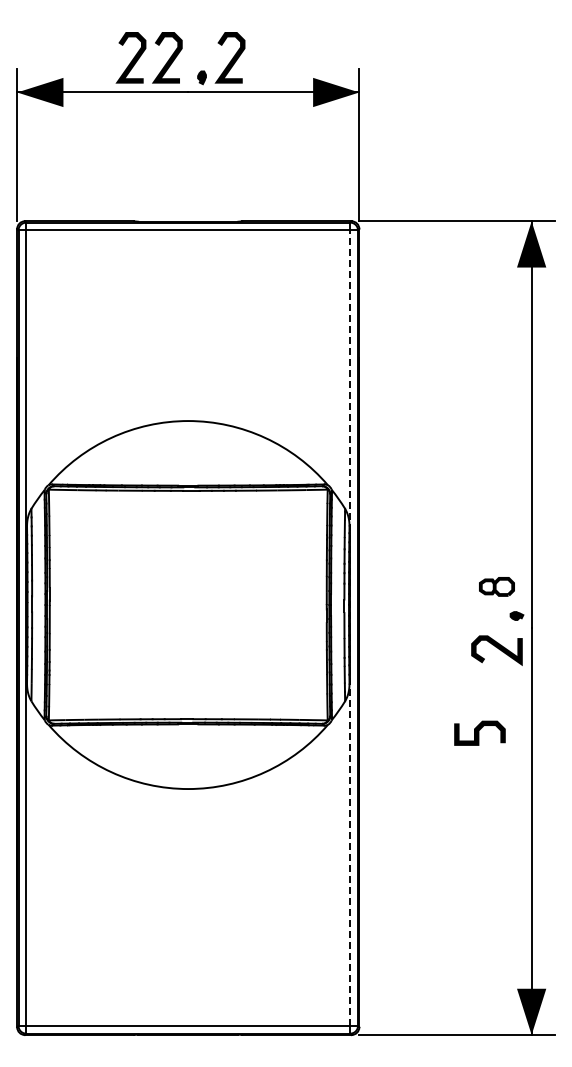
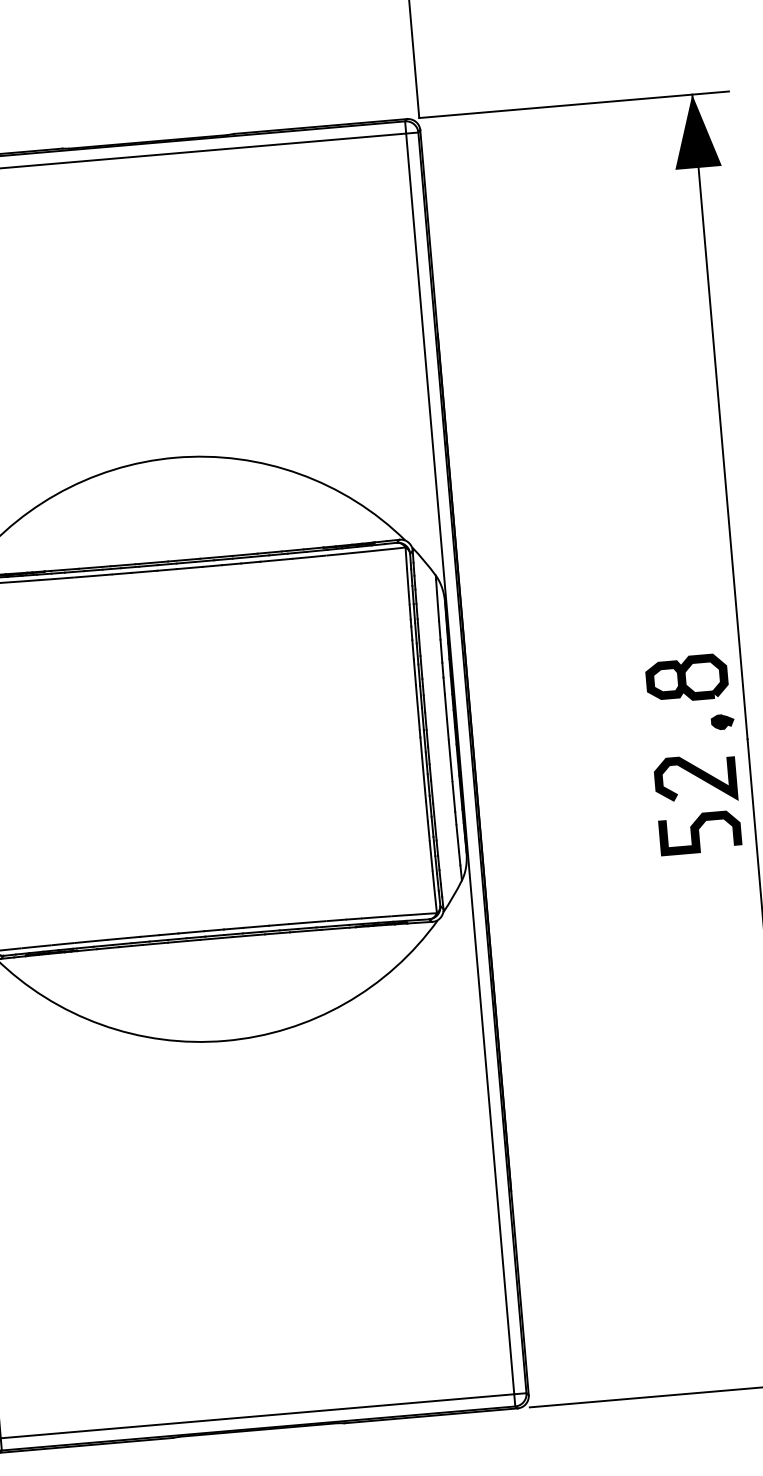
part: (496, 586) -> (686, 678), size x1.43
line: (350, 628) -> (460, 764), dashed -> solid
curve: (479, 732) -> (699, 831), moved

